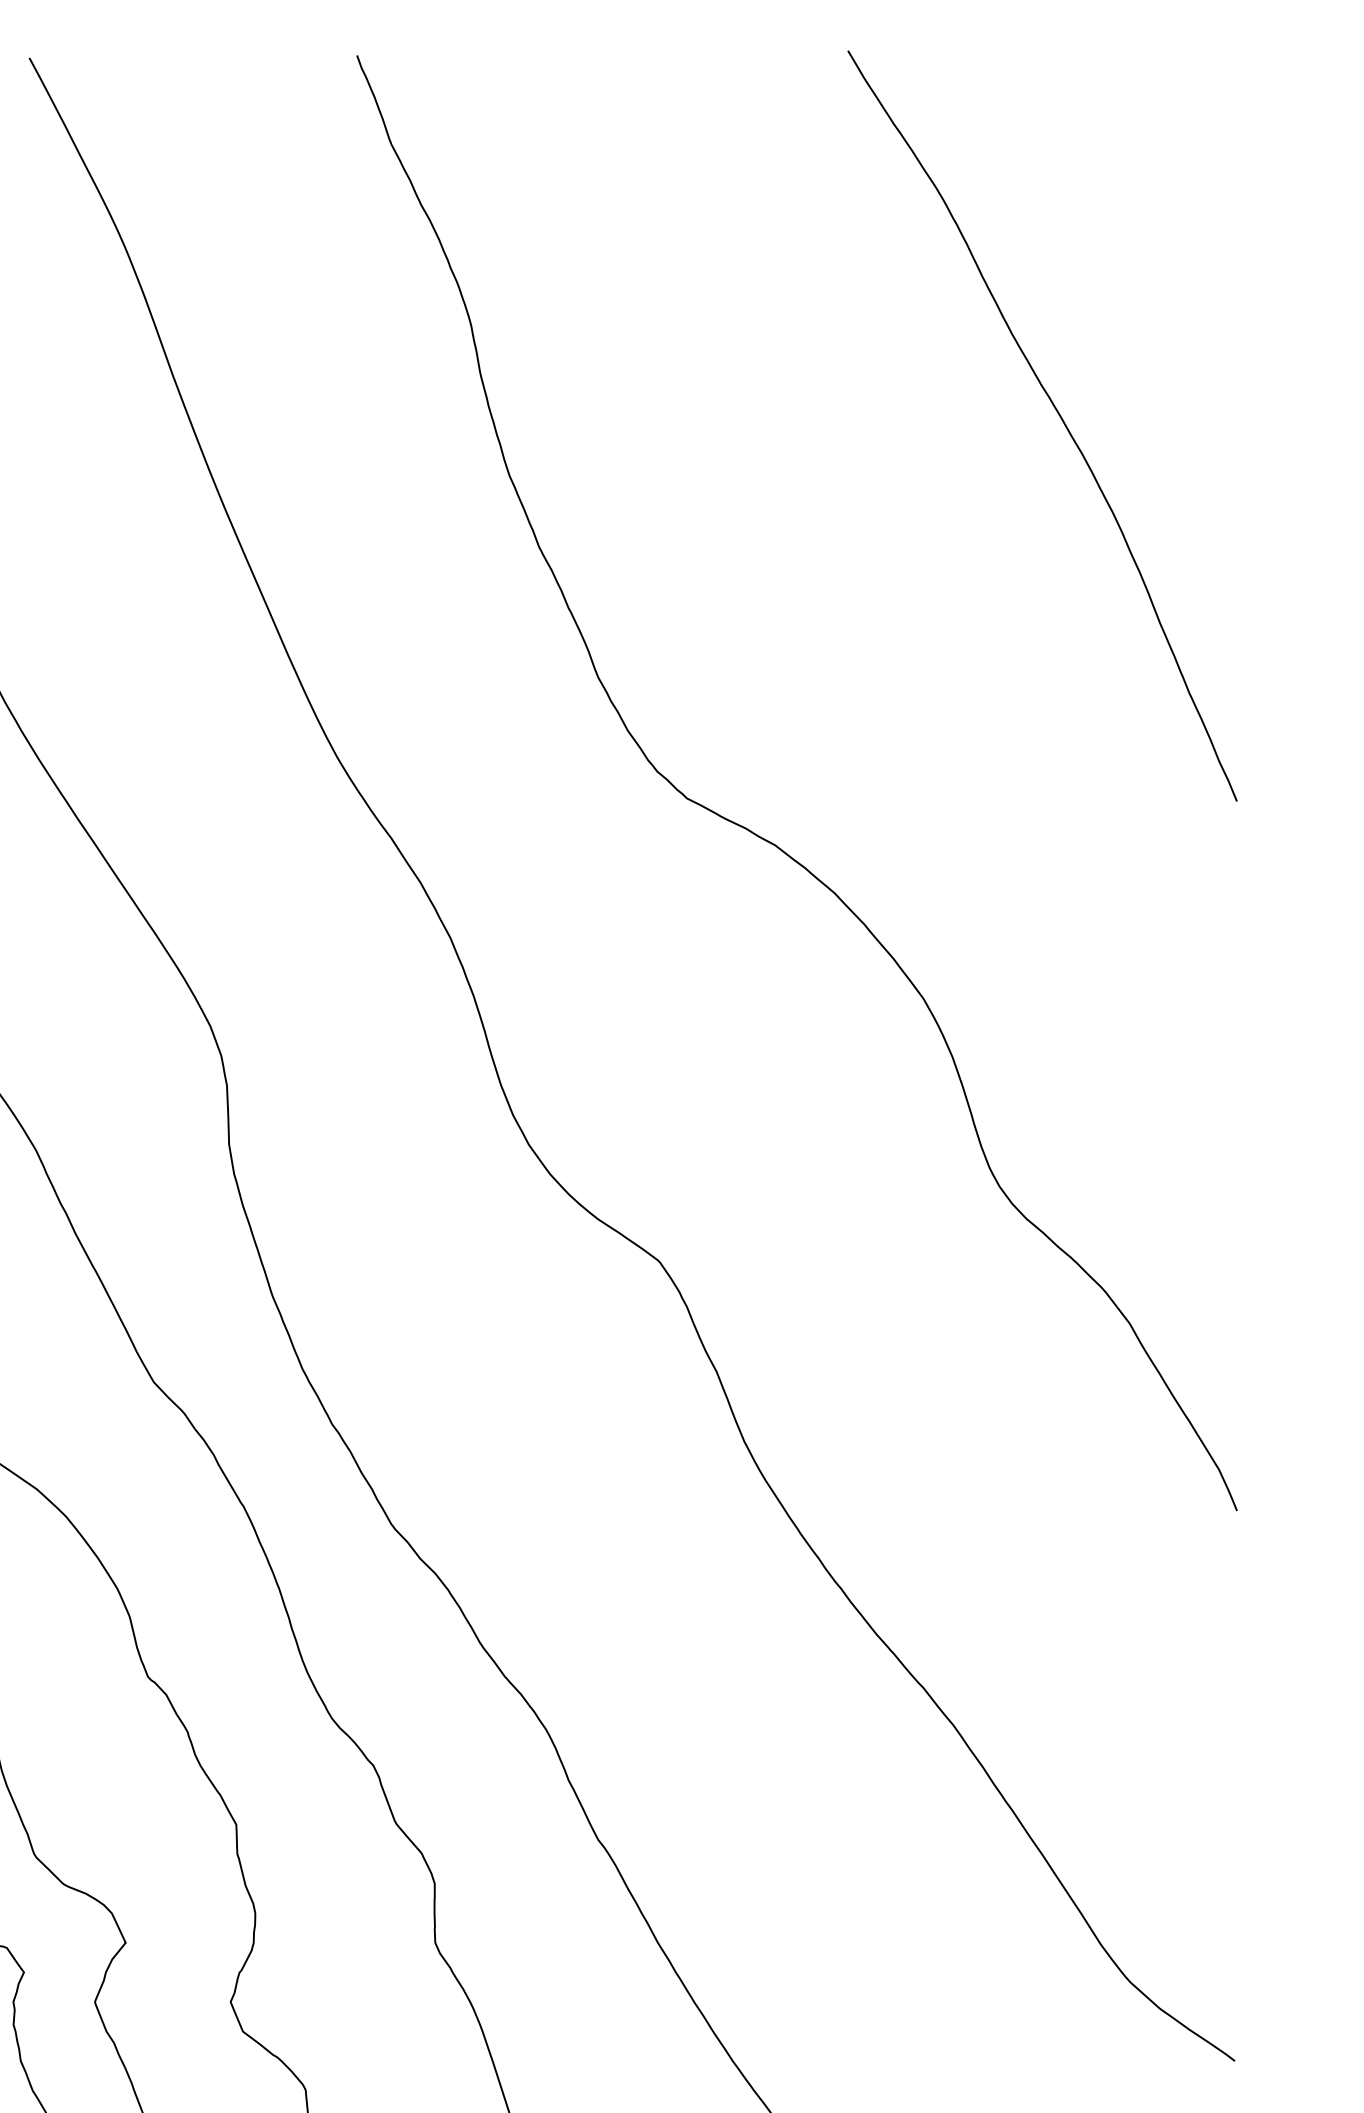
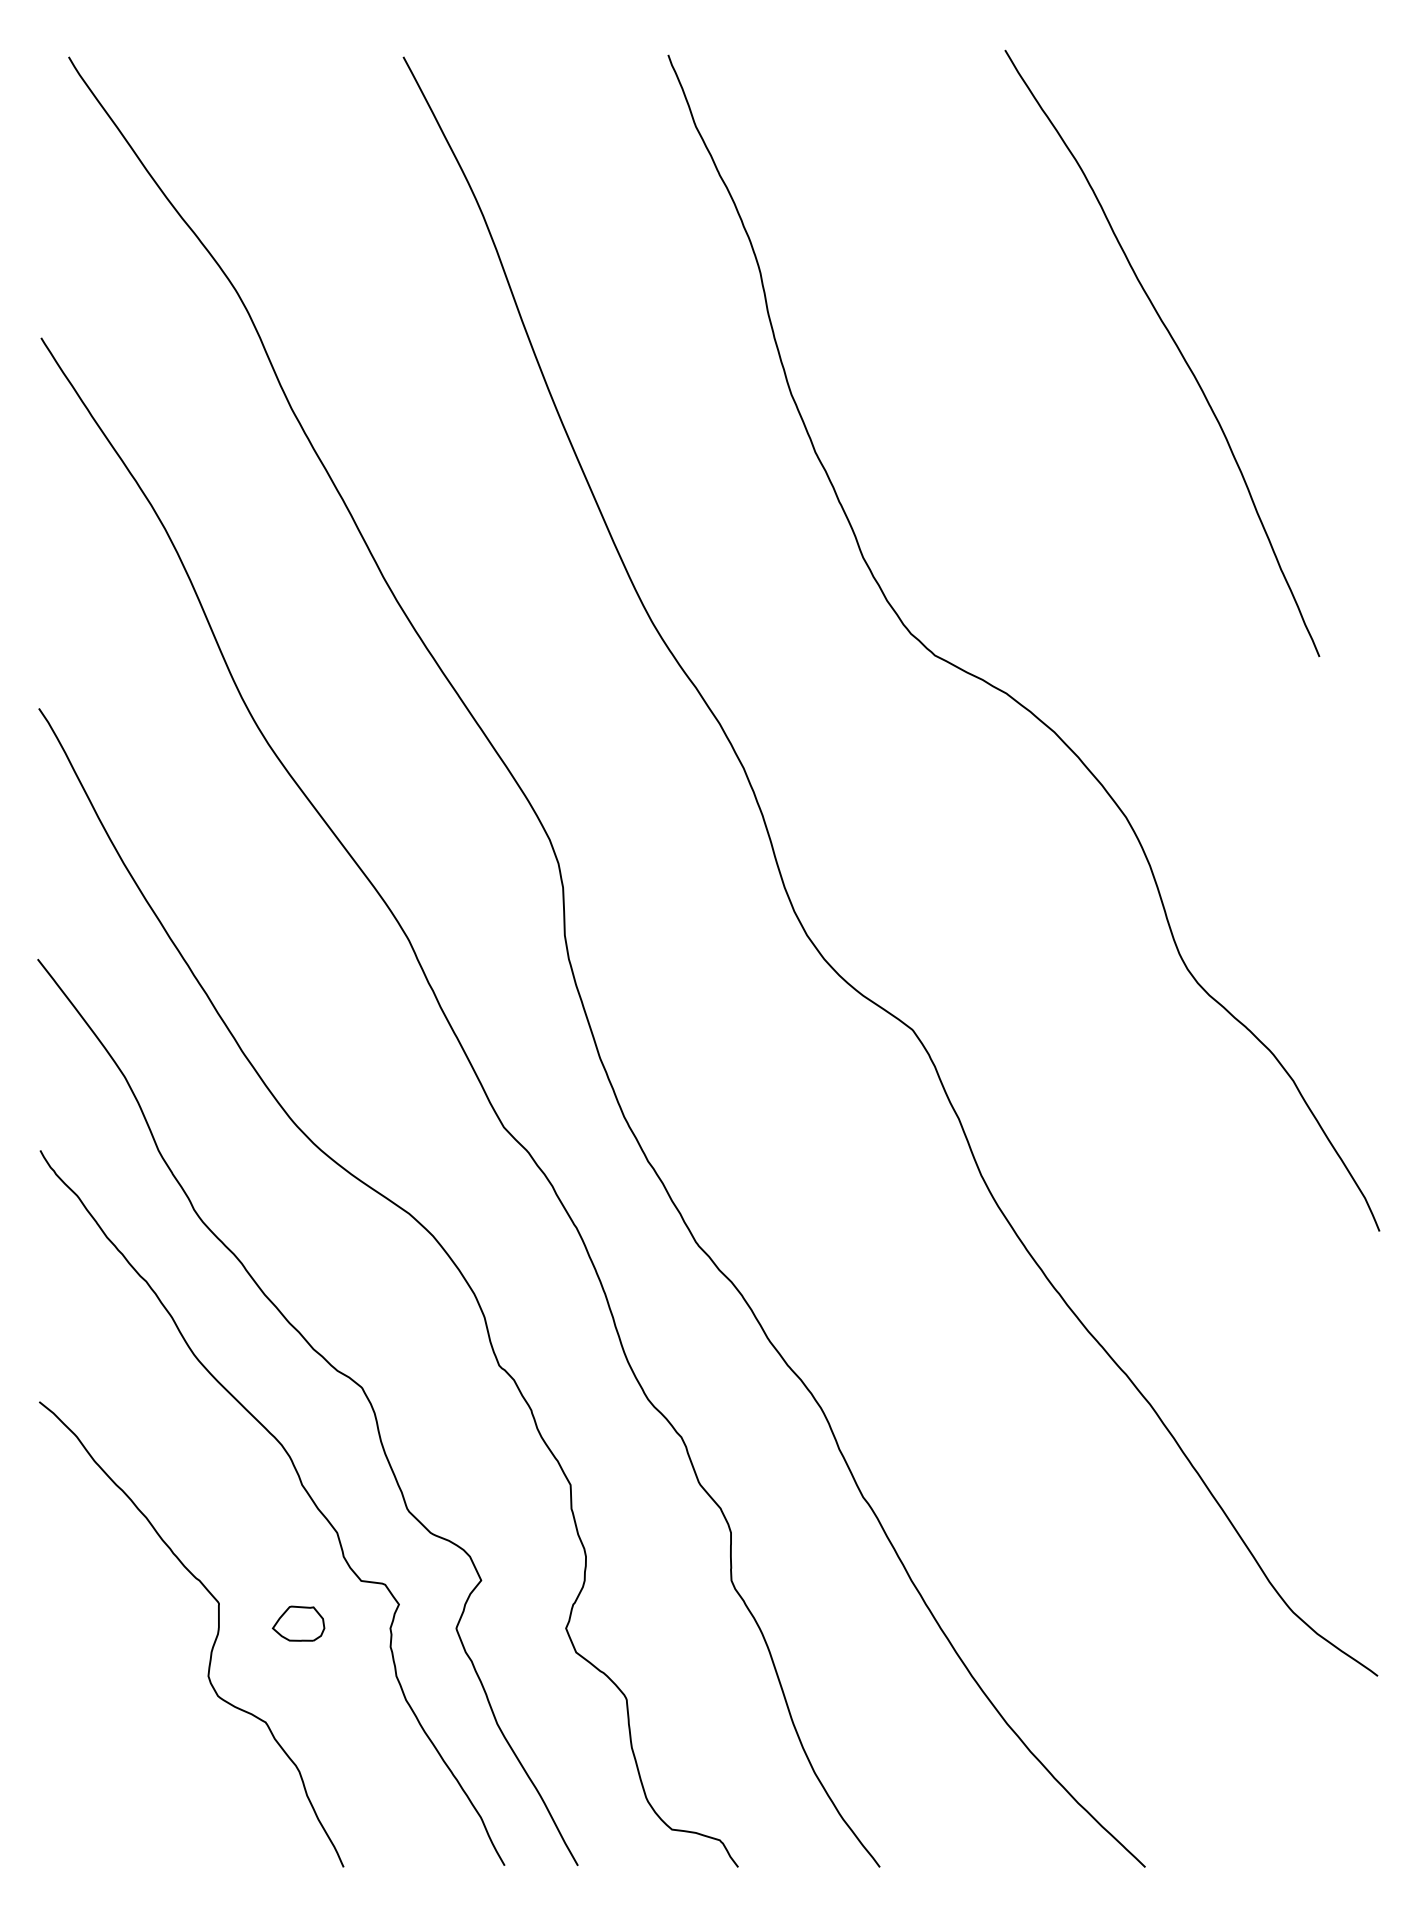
curve: (1060, 418) -> (1176, 347), moved

